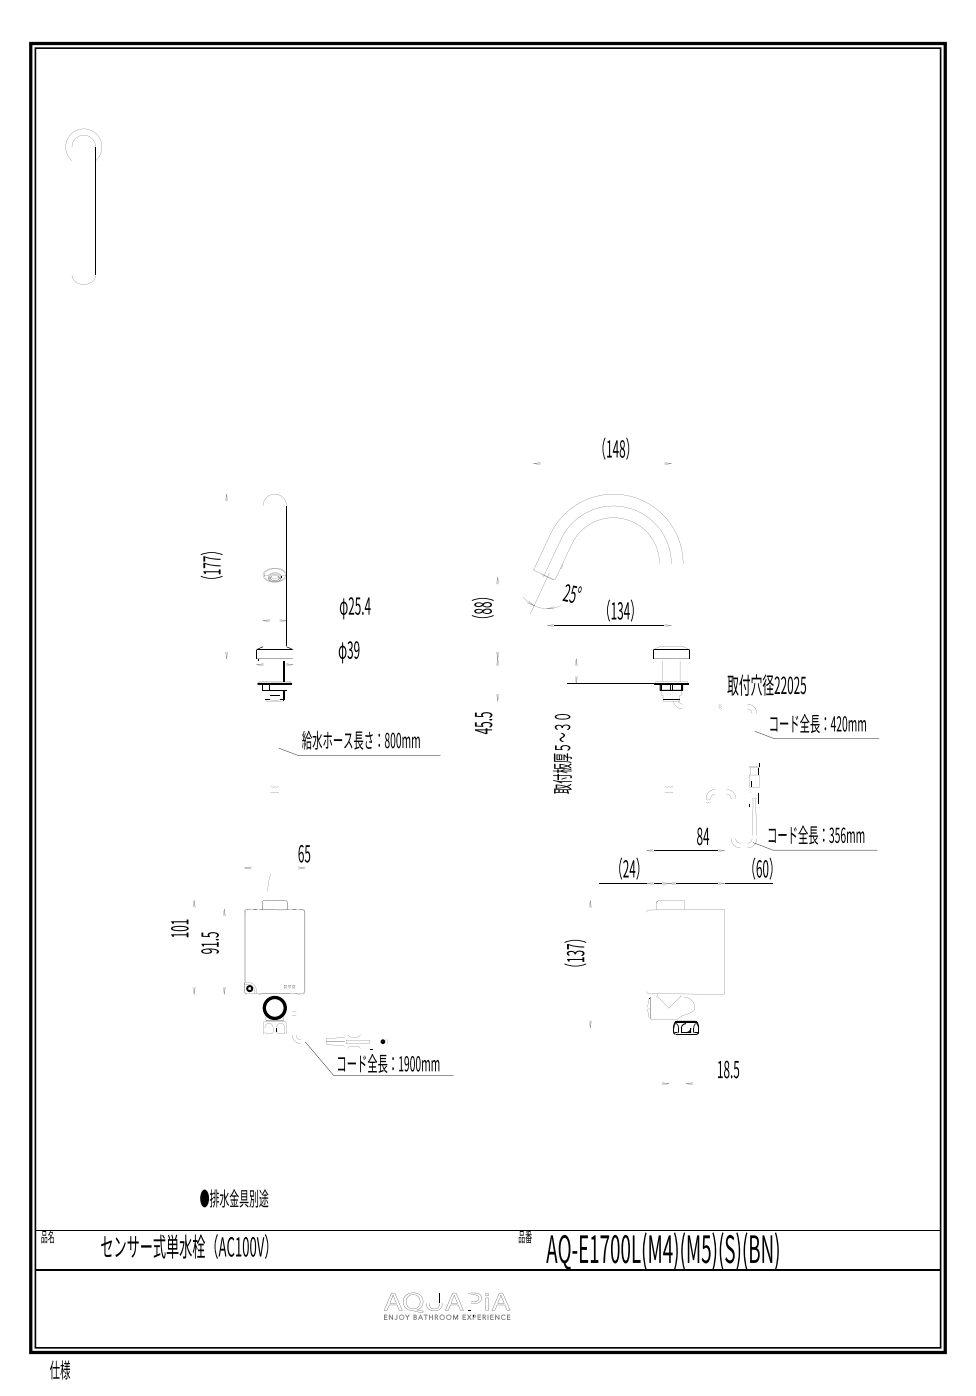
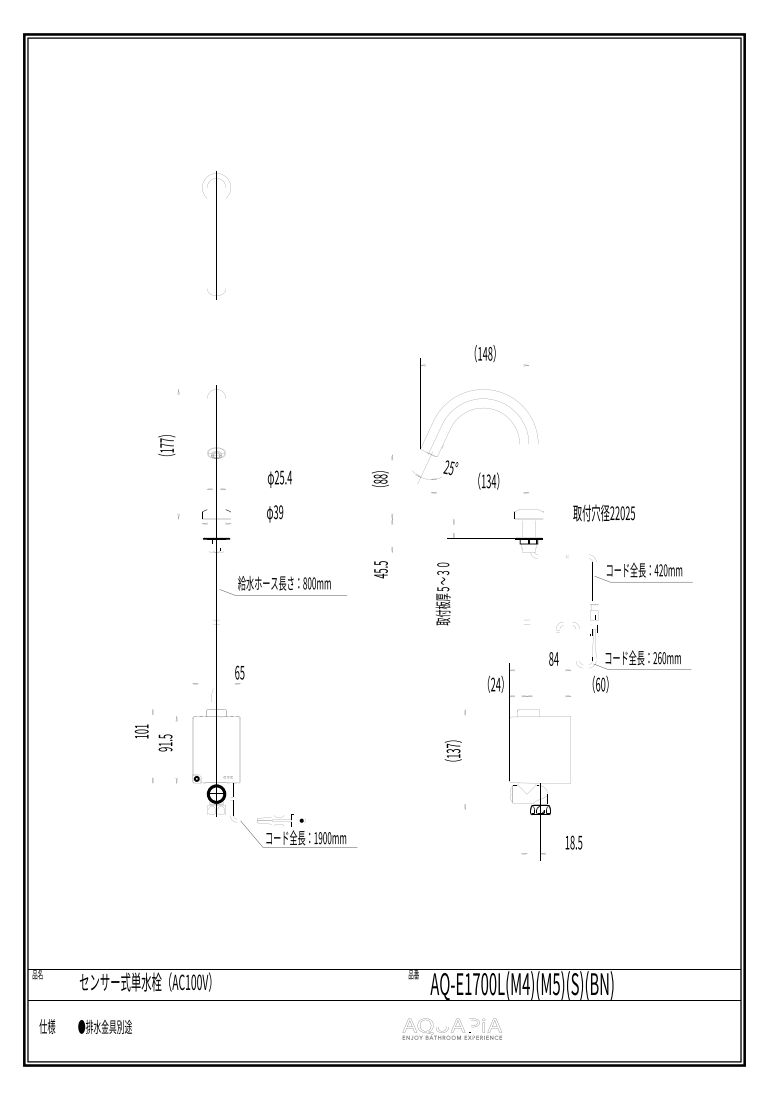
part: (95, 206) -> (225, 234), moved
text: (766, 684) -> (603, 512), moved
text: (837, 835) -> (659, 658), 356mm -> 260mm
text: (234, 1198) -> (105, 1026), moved
part: (447, 1305) -> (452, 1028), moved
text: (59, 1369) -> (46, 1026), moved

